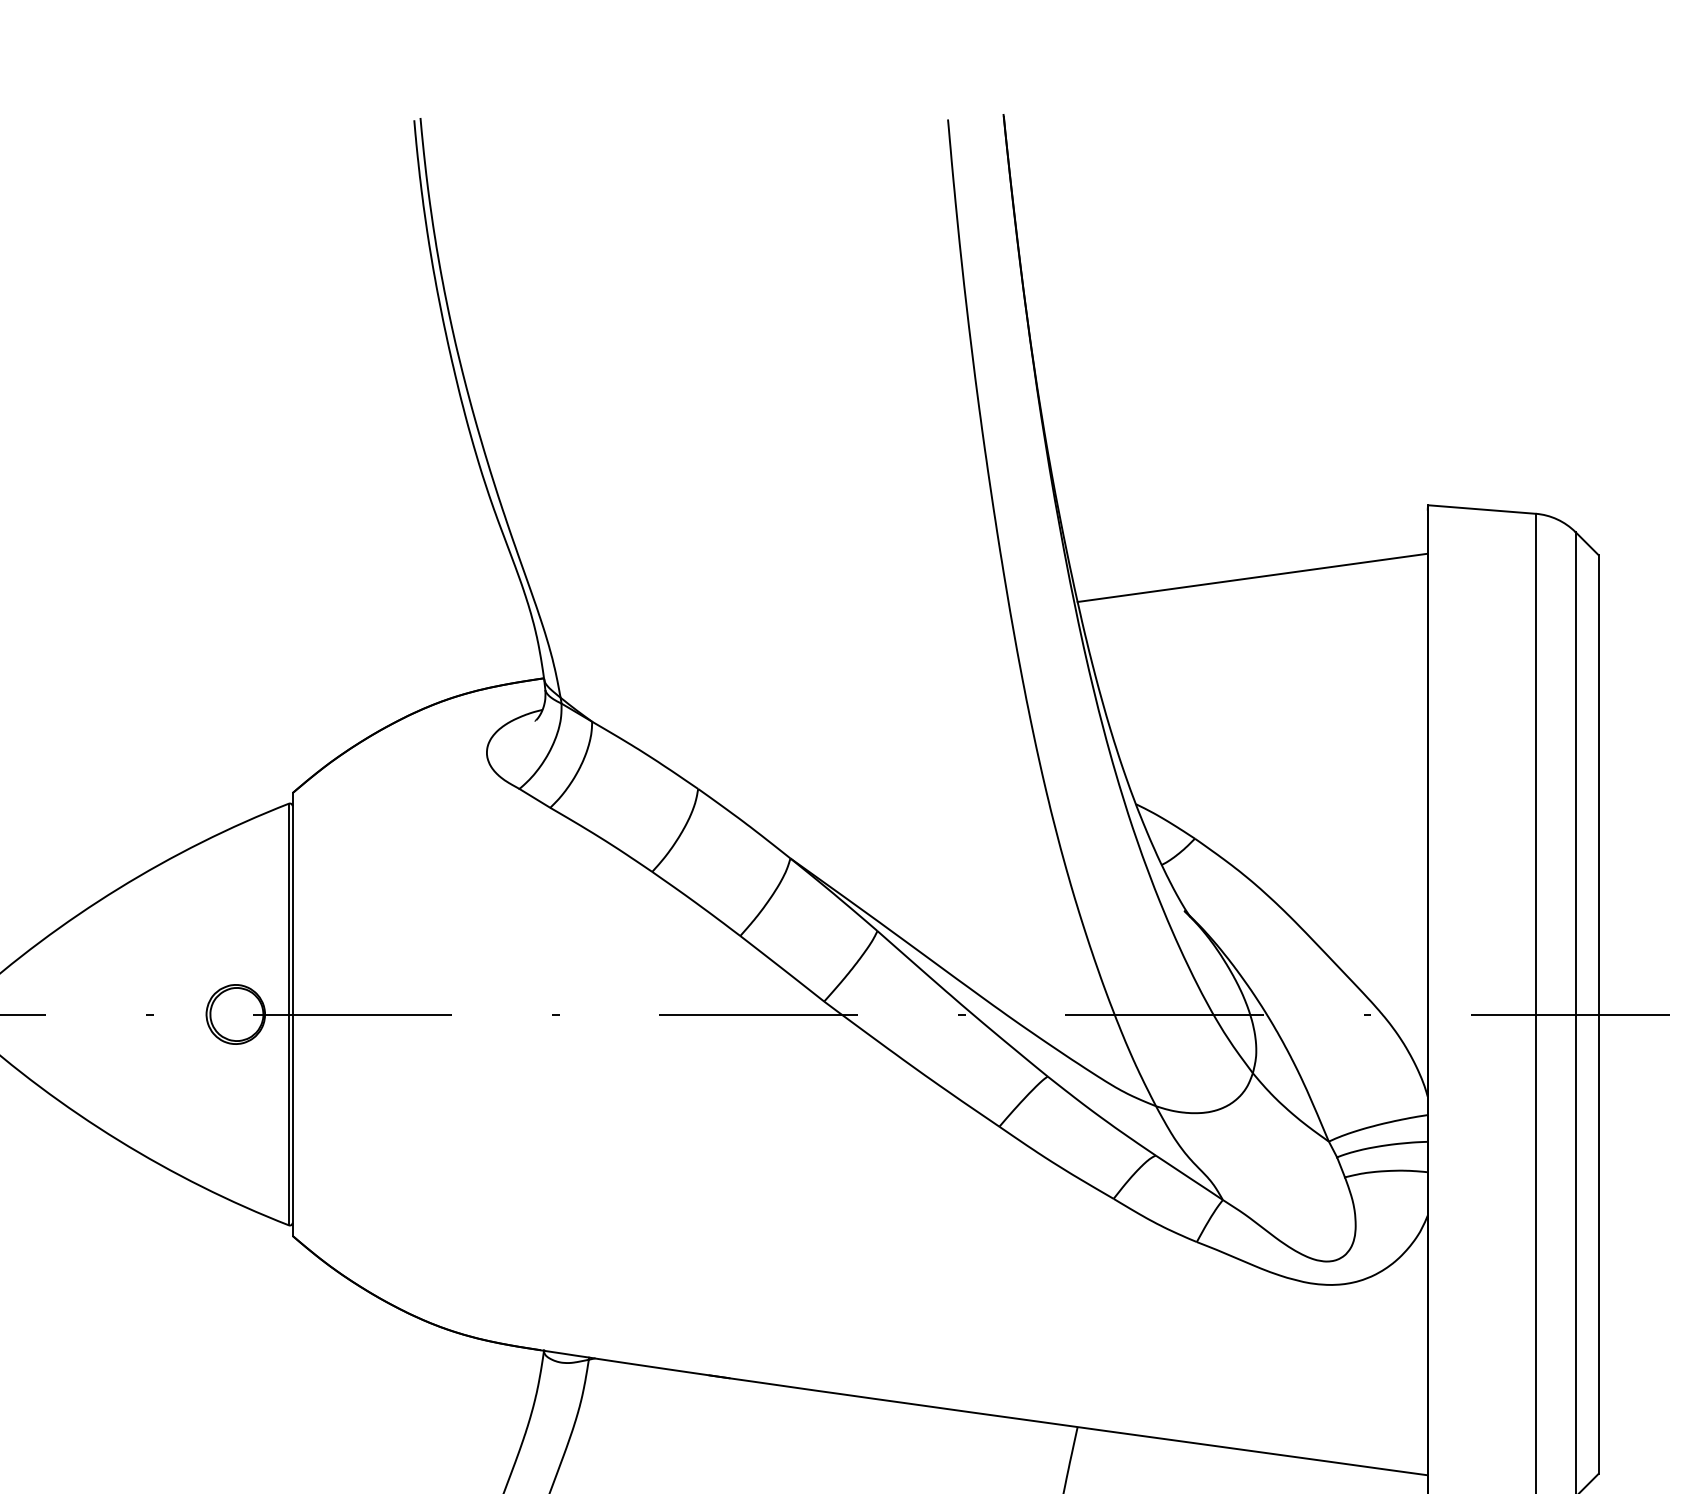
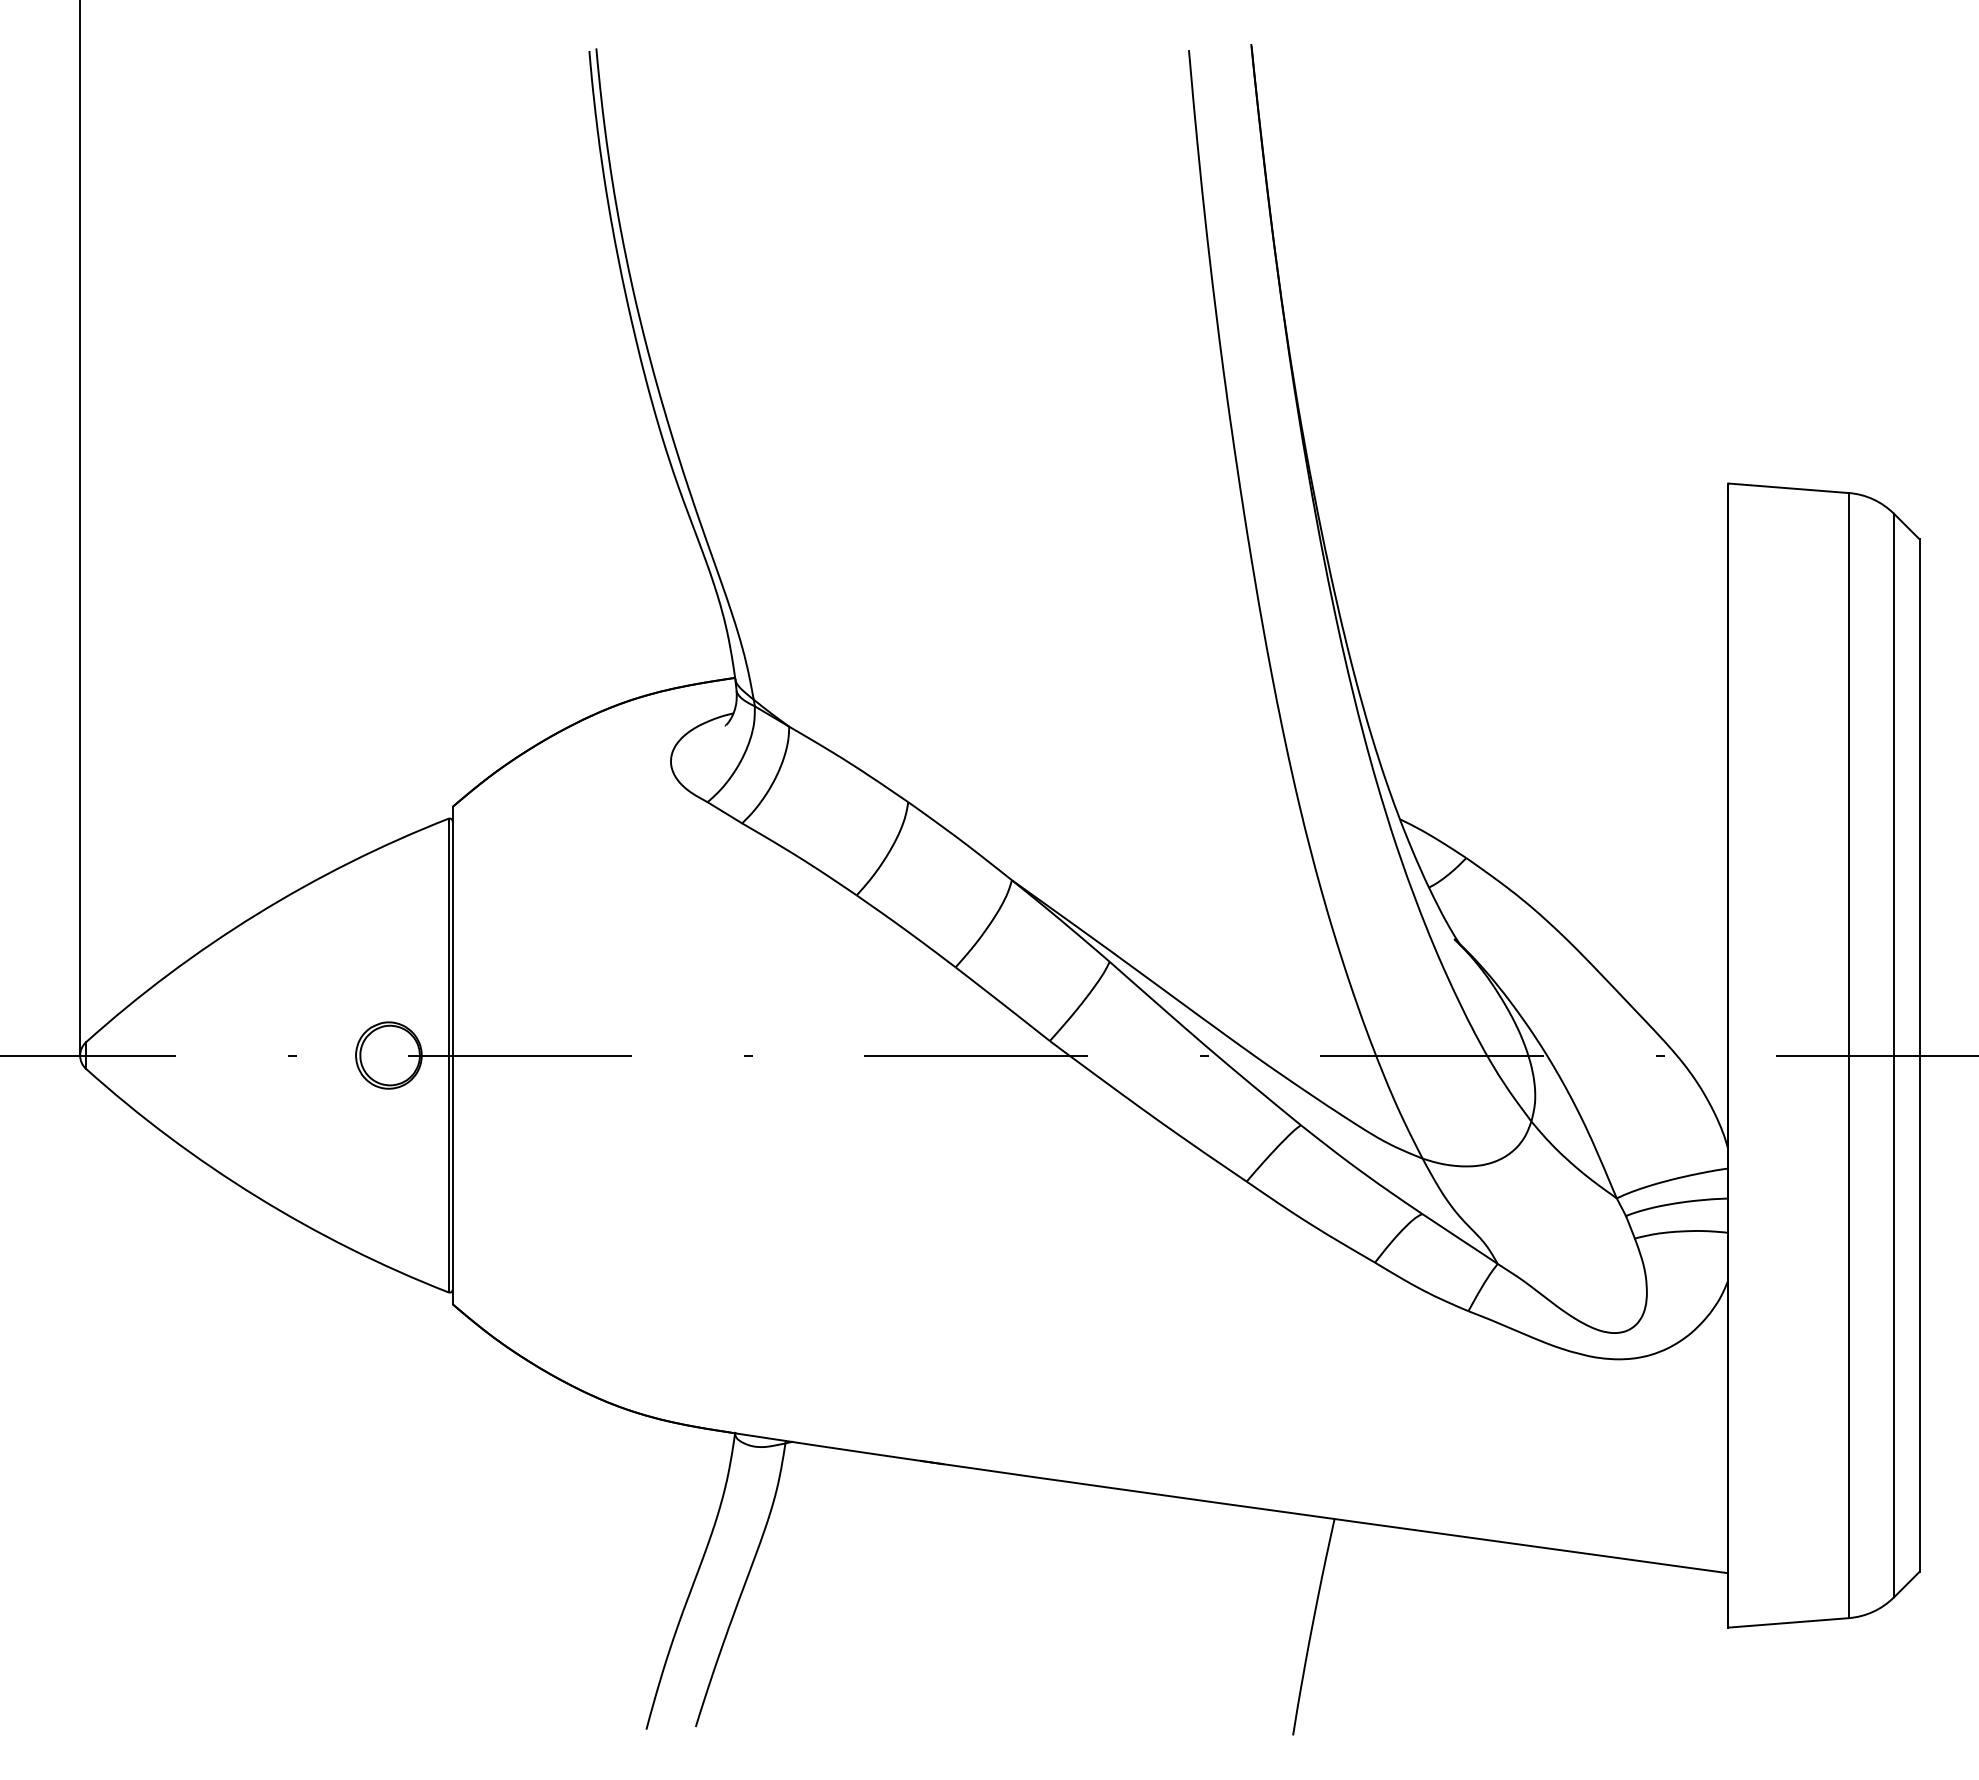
line: (1252, 577) -> (1530, 564), removed

